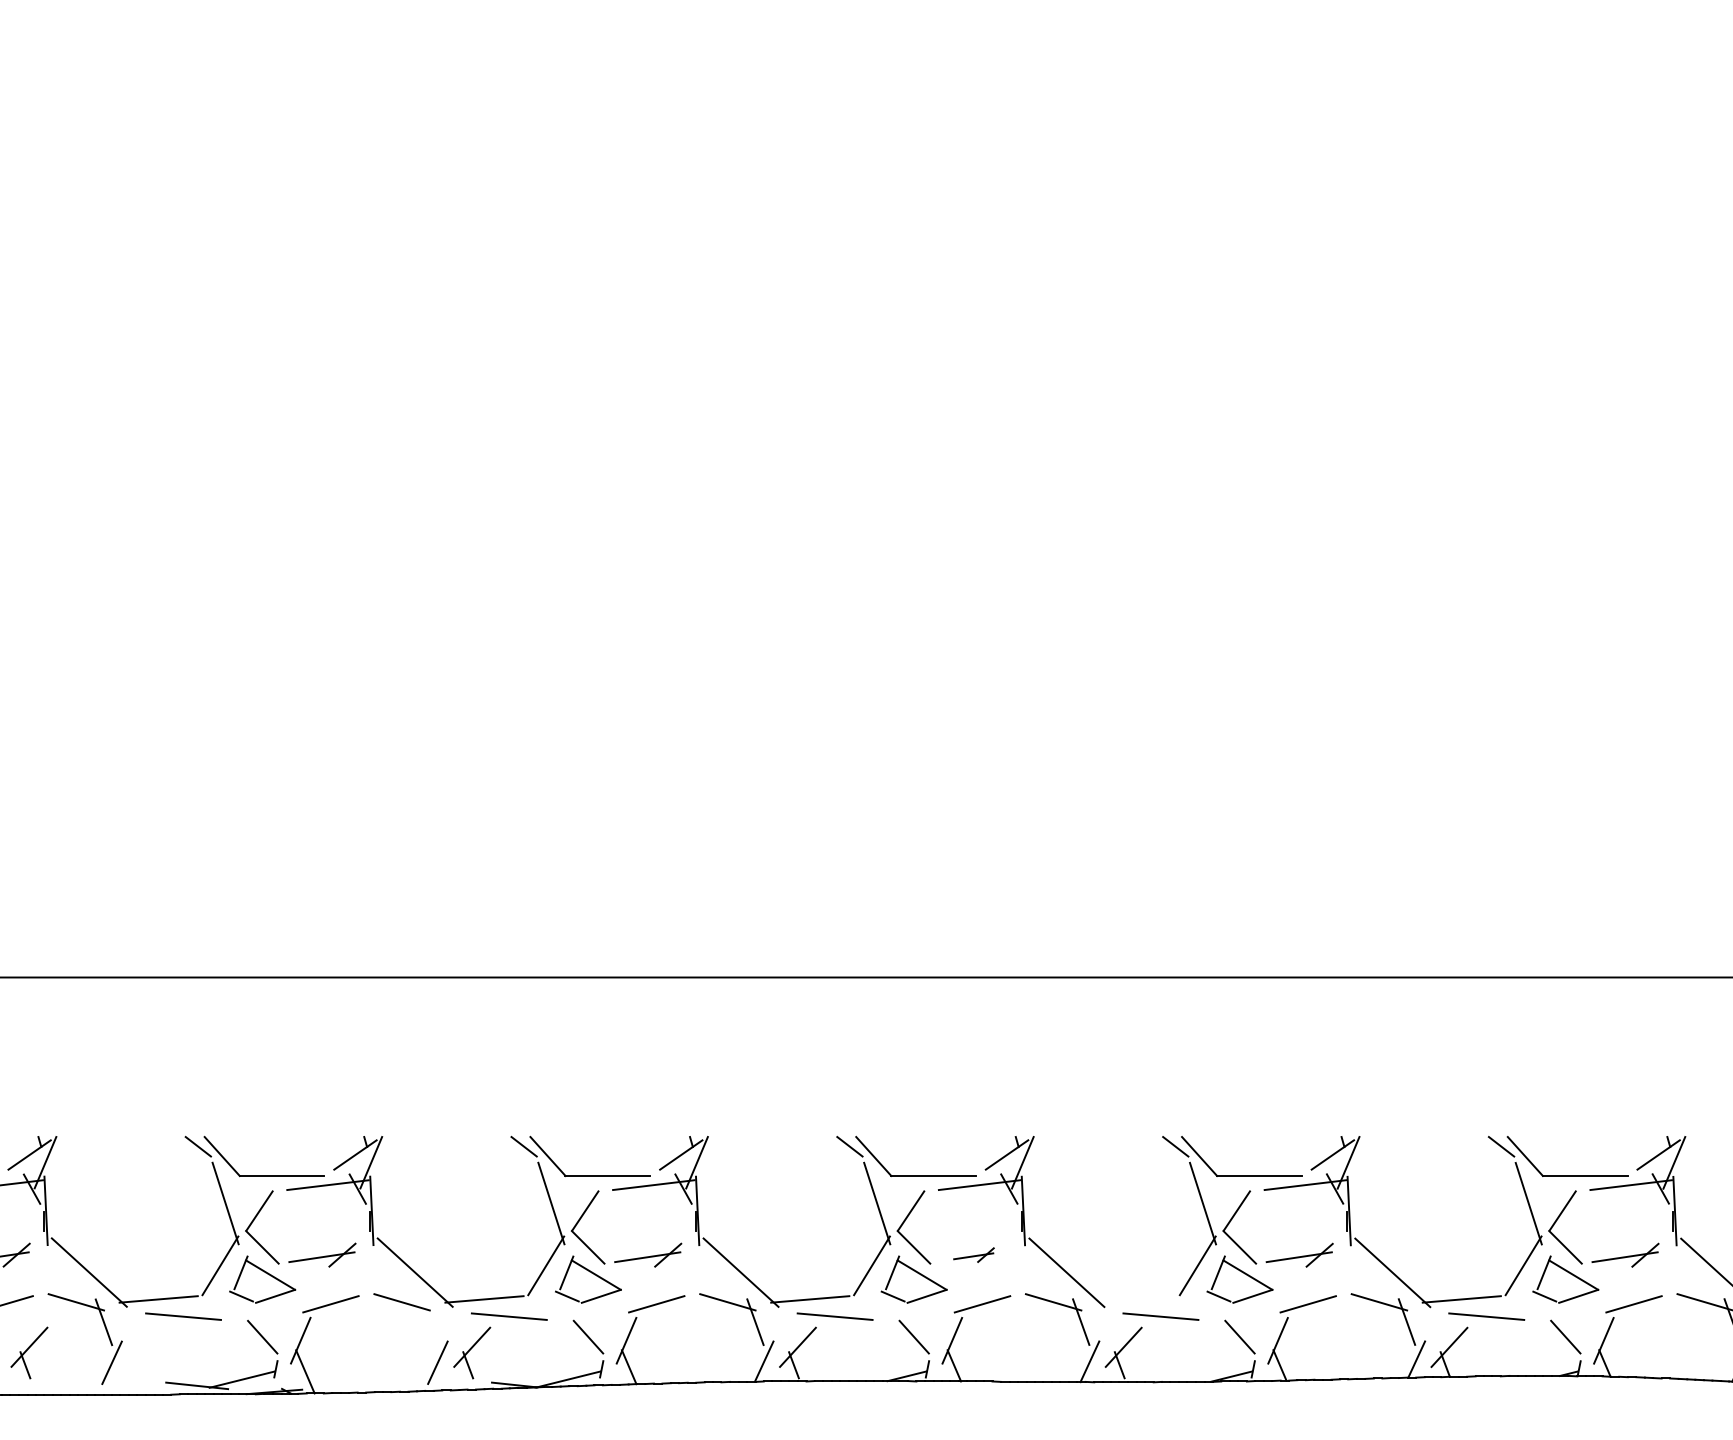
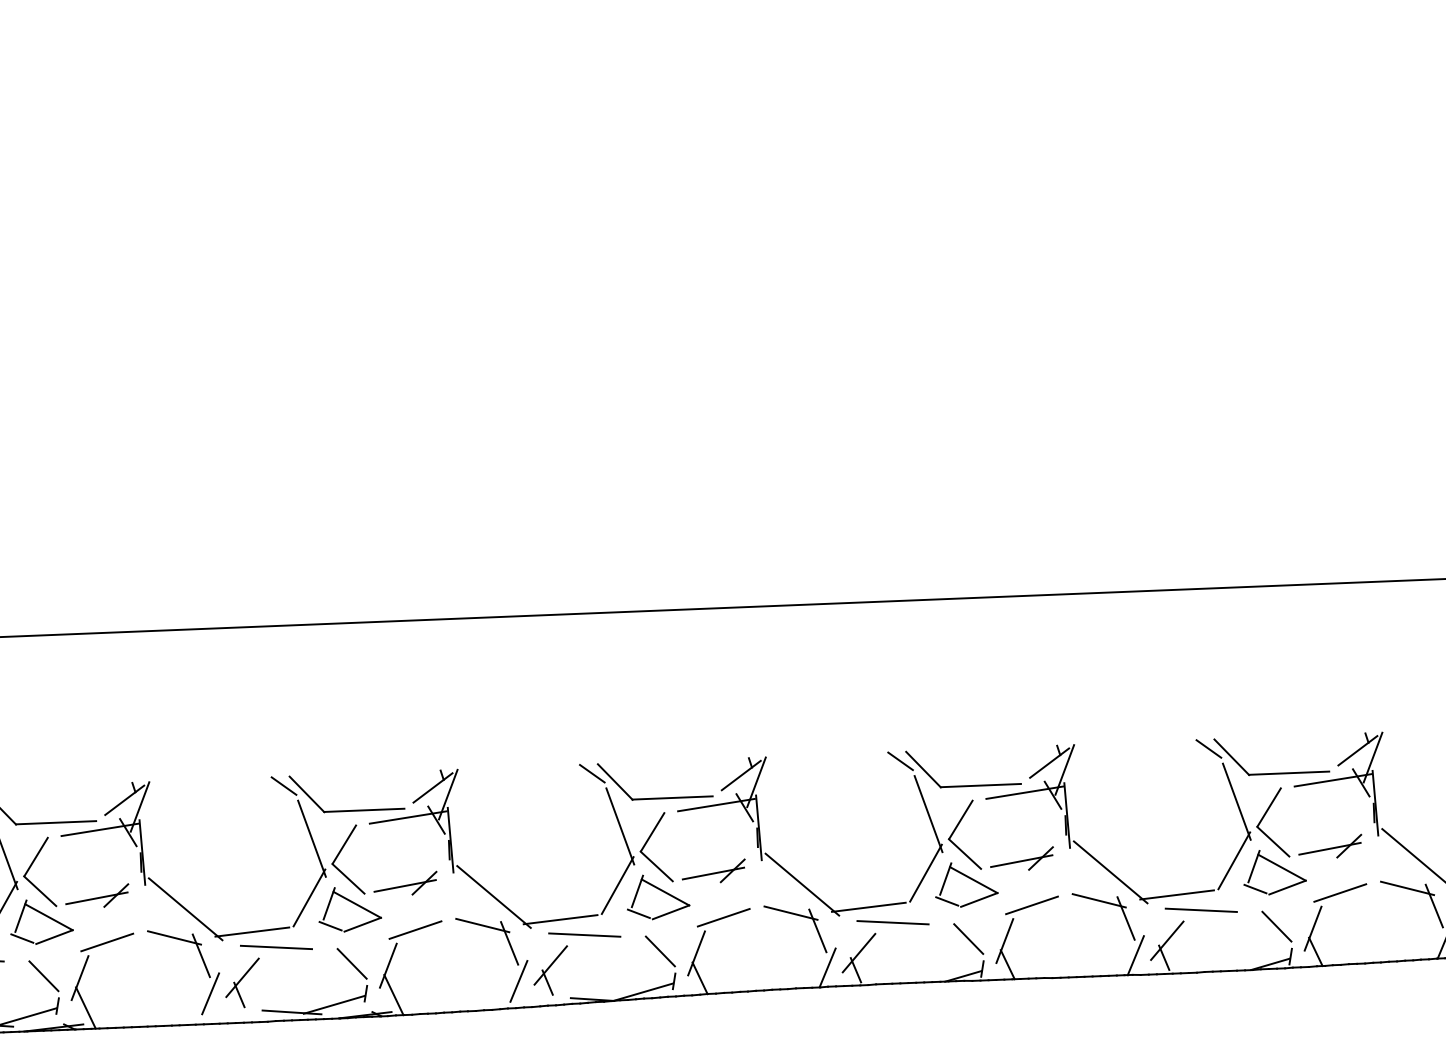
part: (973, 1254) -> (1021, 858), size x1.67
line: (1135, 1299) -> (1176, 895), added
line: (429, 1322) -> (509, 943), added
part: (29, 1352) -> (242, 982), moved

